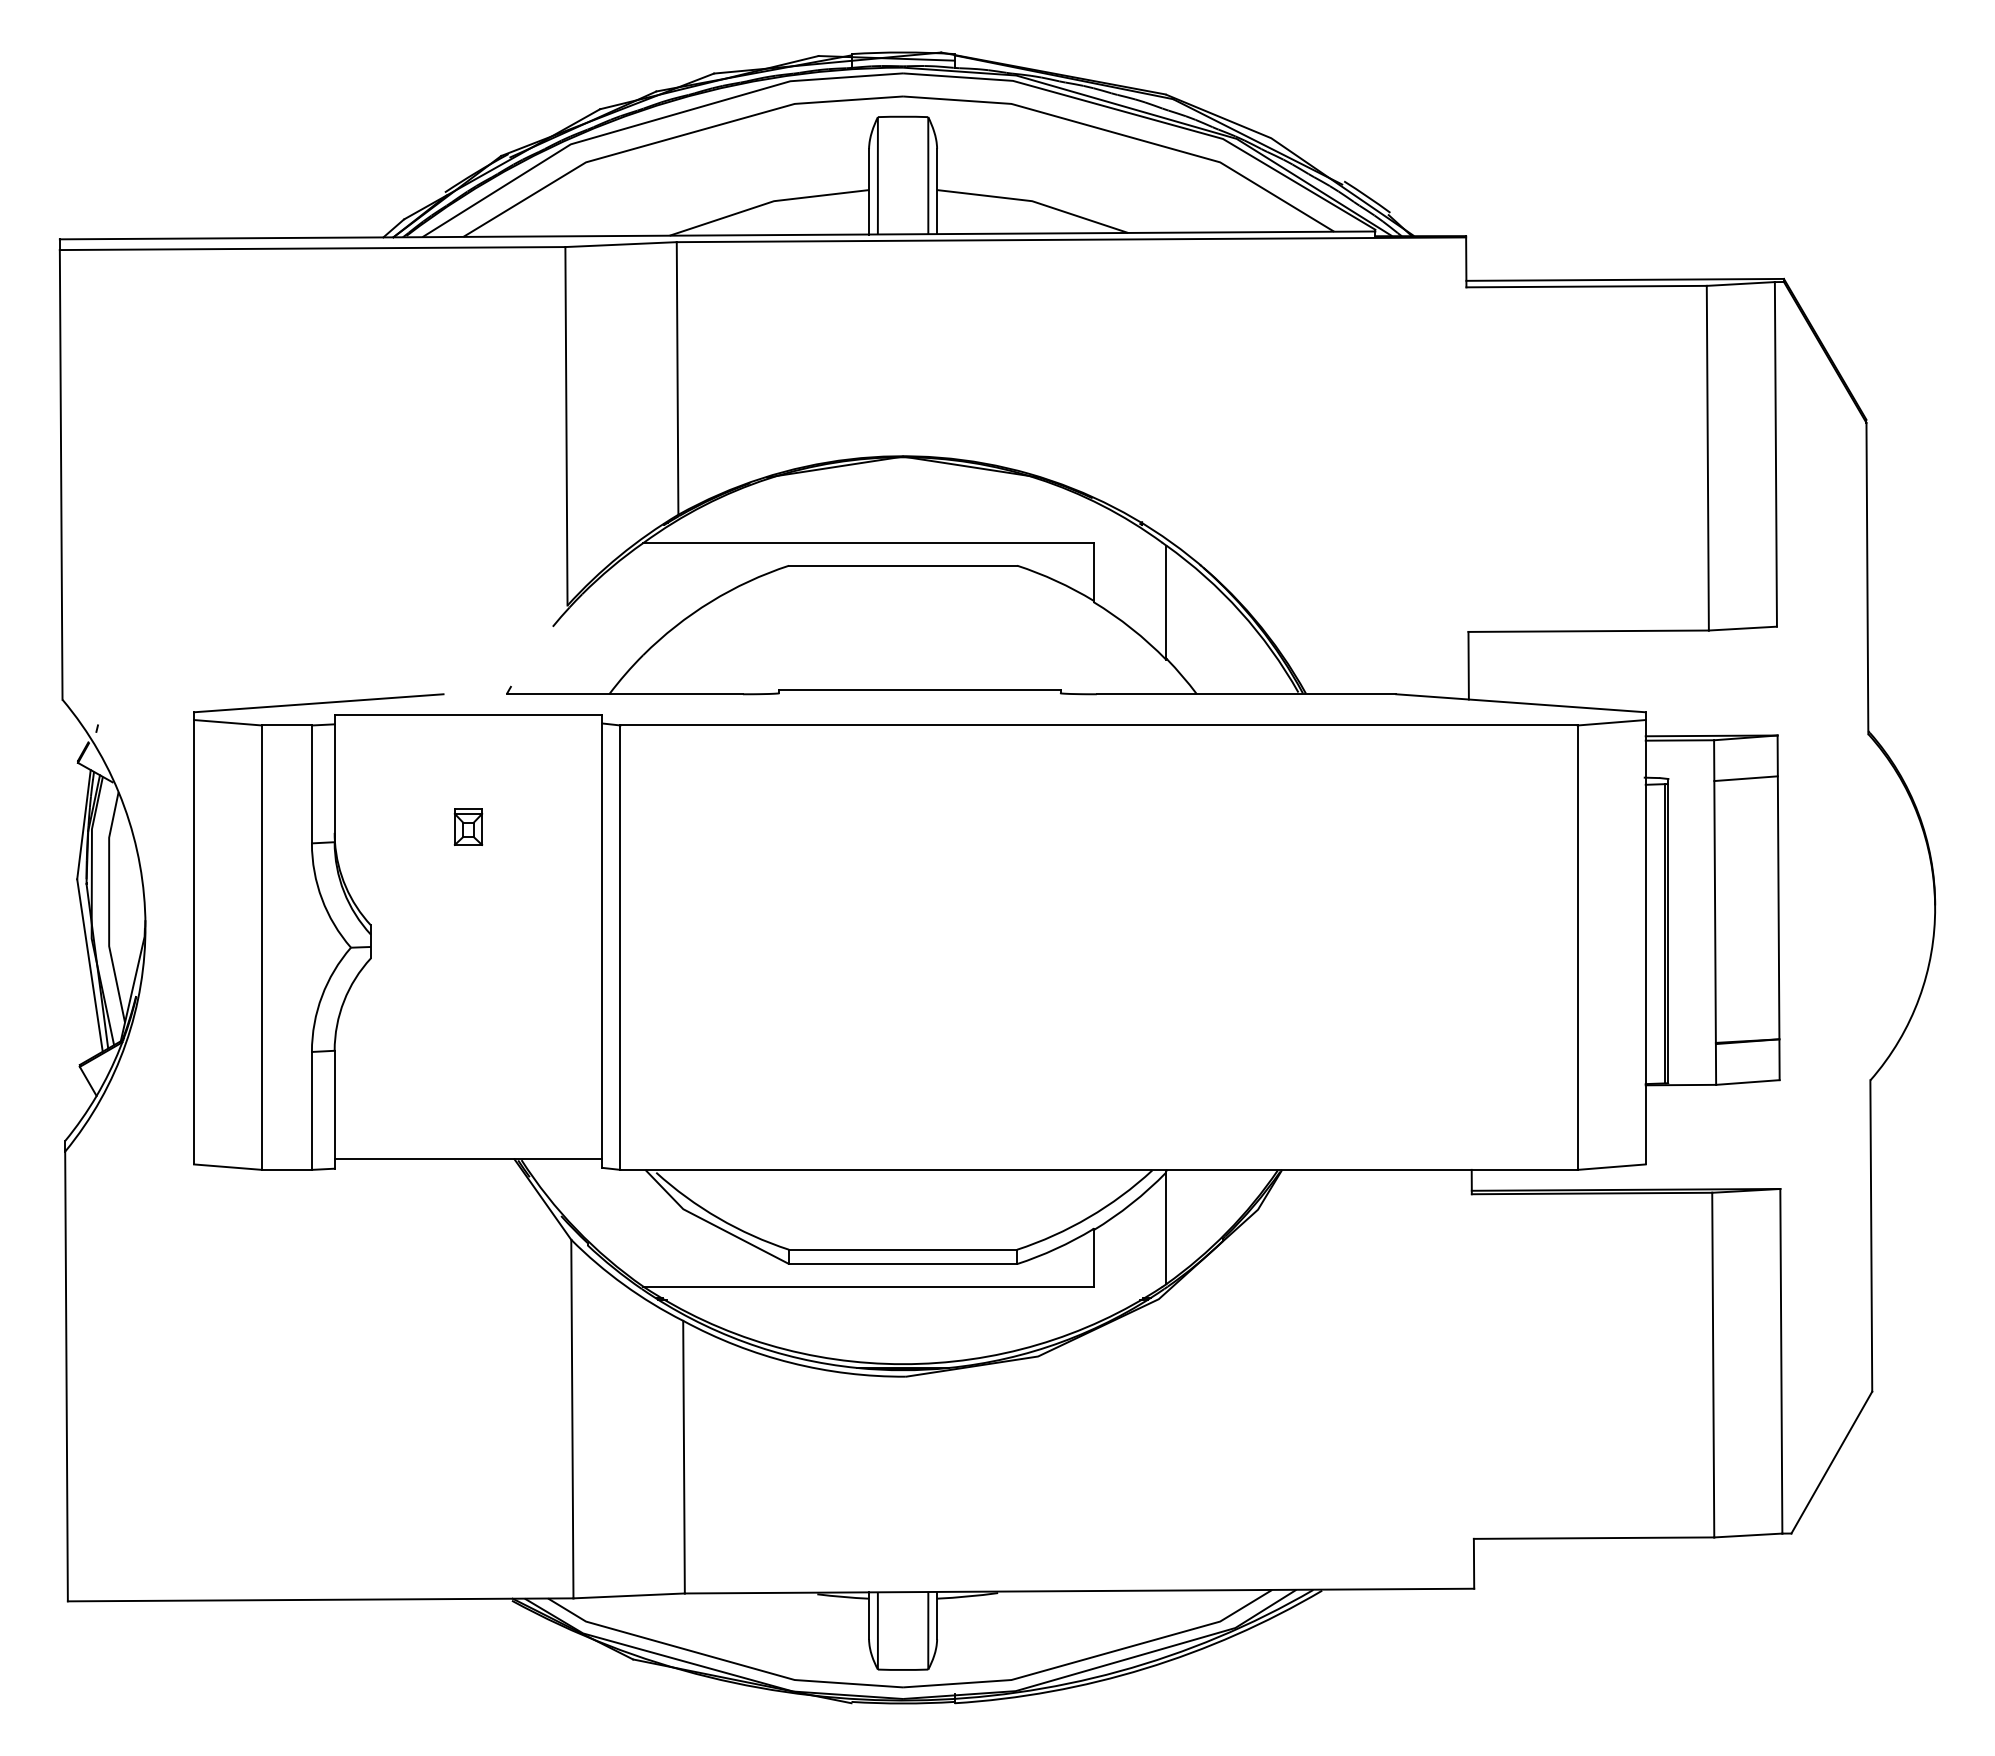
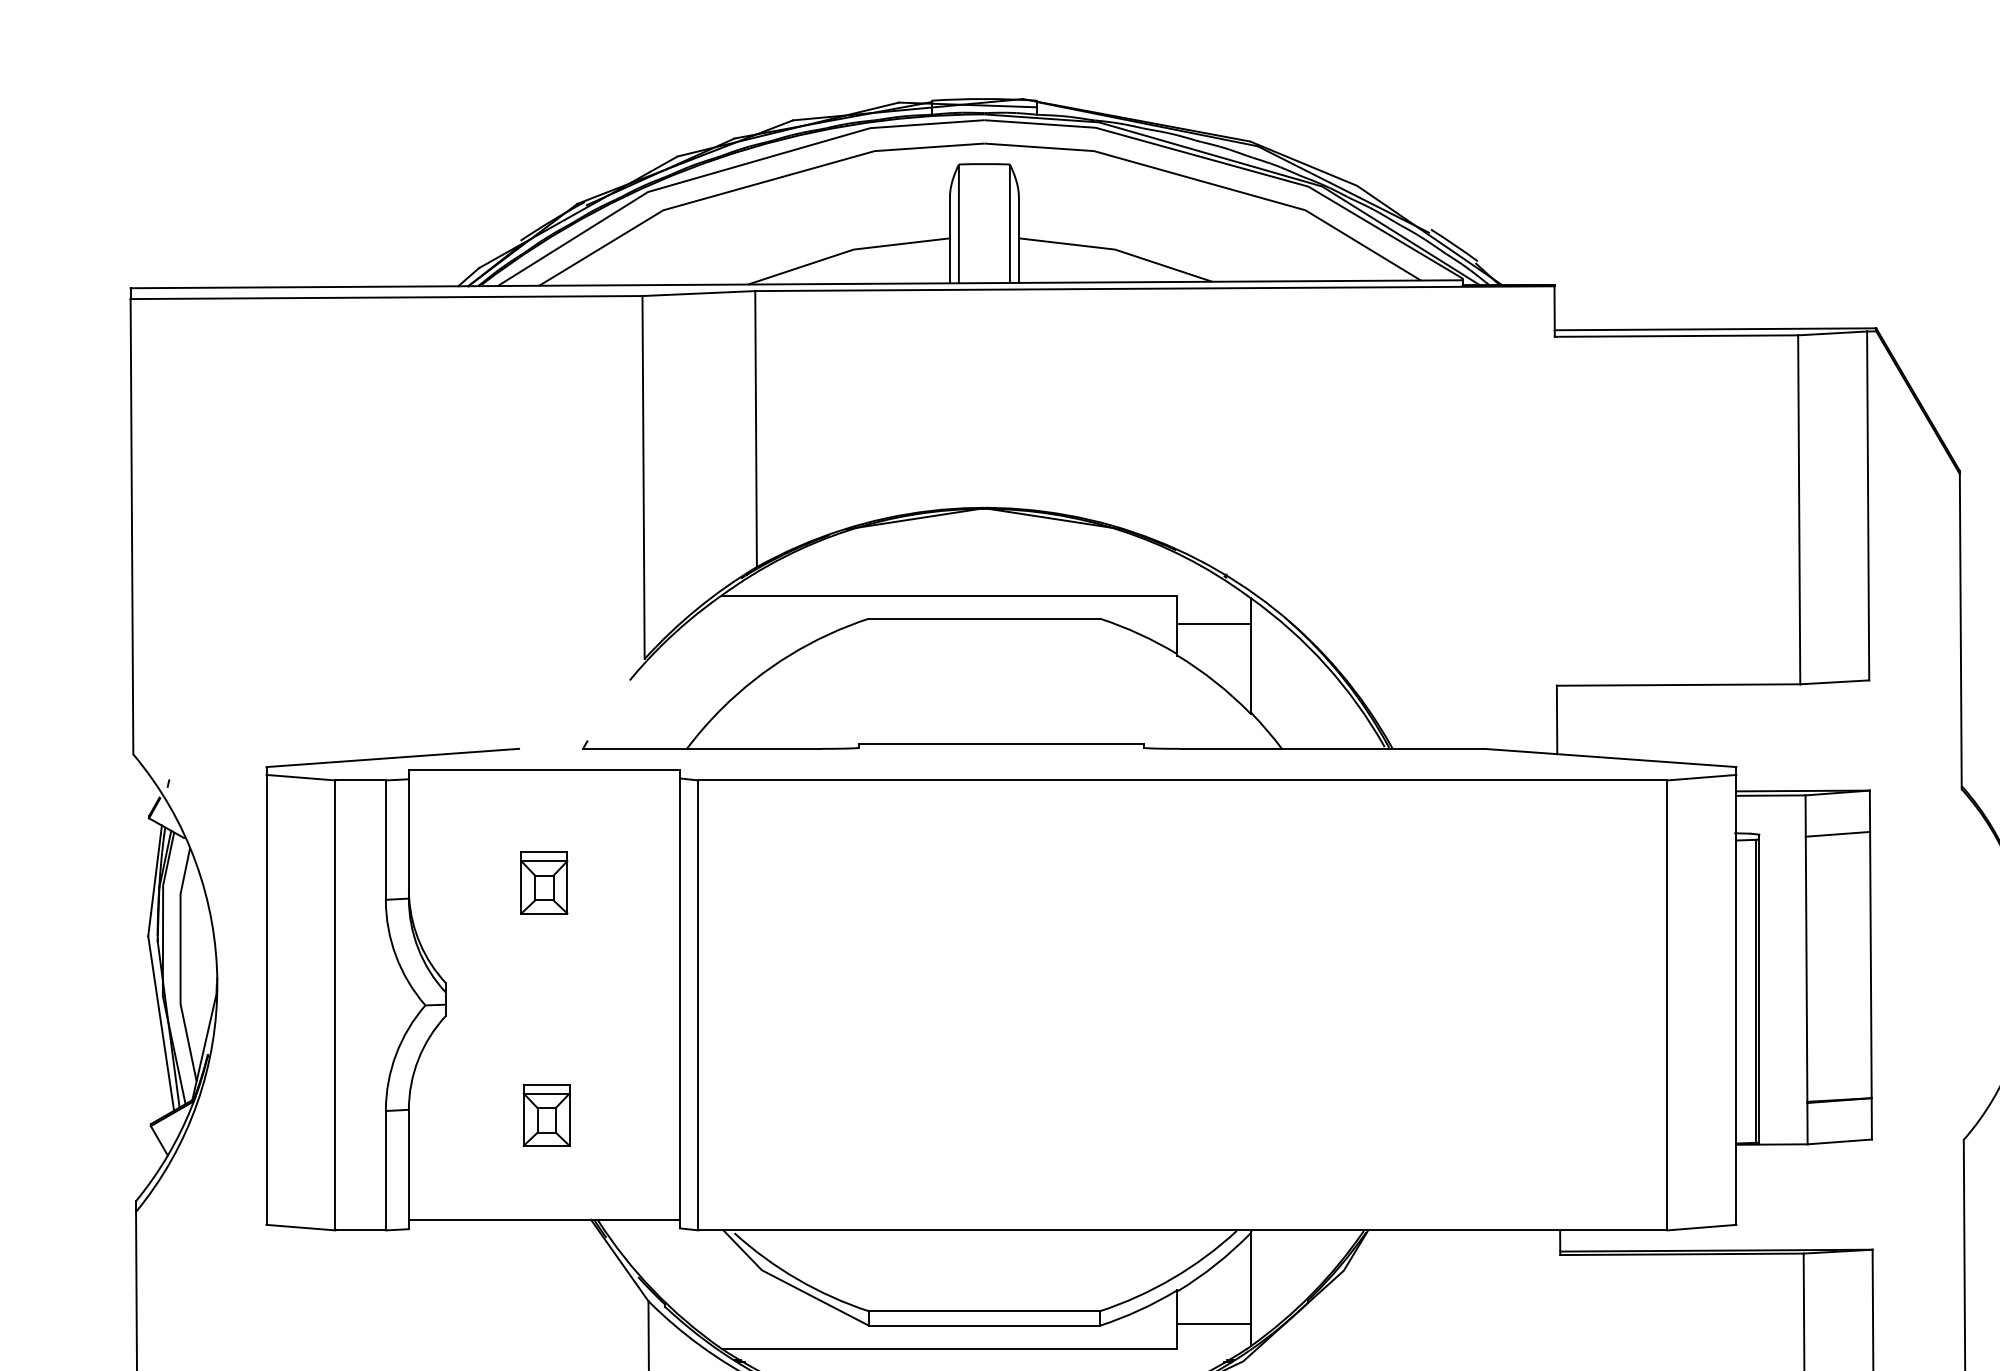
line: (1129, 570) -> (1213, 623), added
part: (468, 826) -> (544, 882), size x1.67
part: (470, 1056) -> (546, 1115), added
line: (1129, 1261) -> (1213, 1323), added

